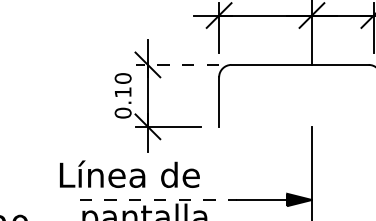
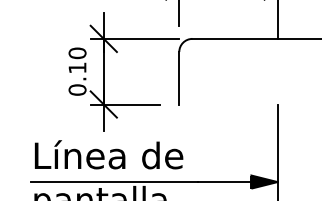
line: (177, 64) -> (135, 38), dashed -> solid
text: (129, 173) -> (108, 153), moved
line: (158, 199) -> (115, 181), dashed -> solid

